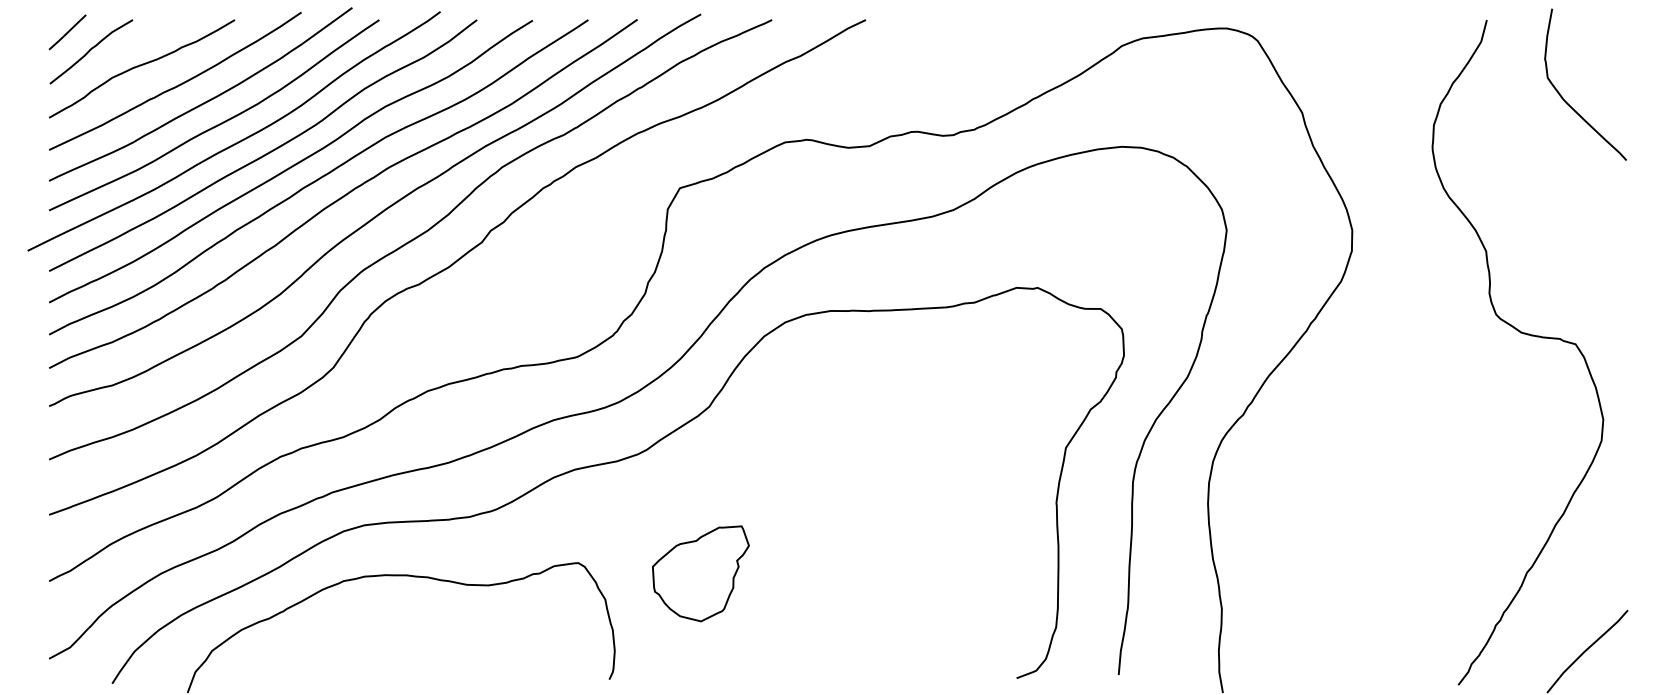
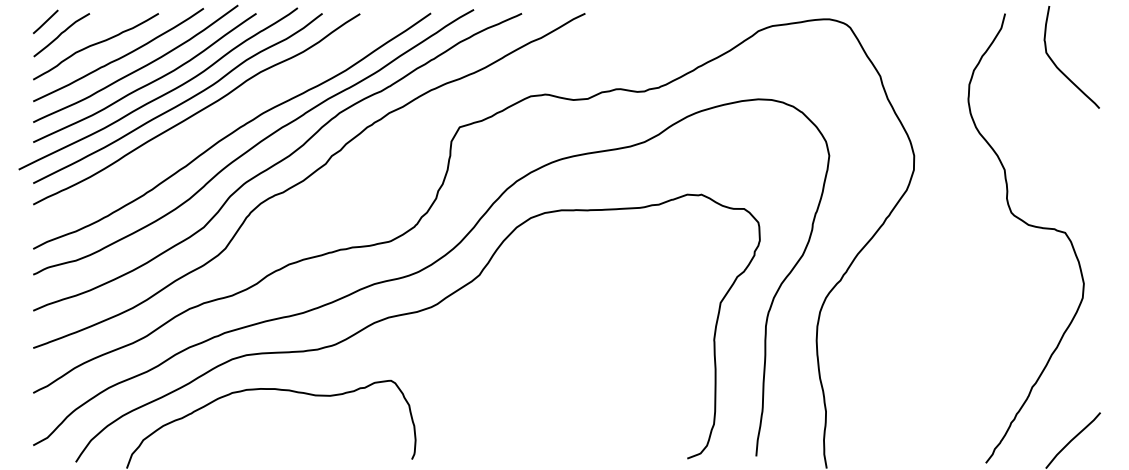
curve: (320, 176) -> (216, 119), removed
part: (700, 573) -> (473, 387), removed

